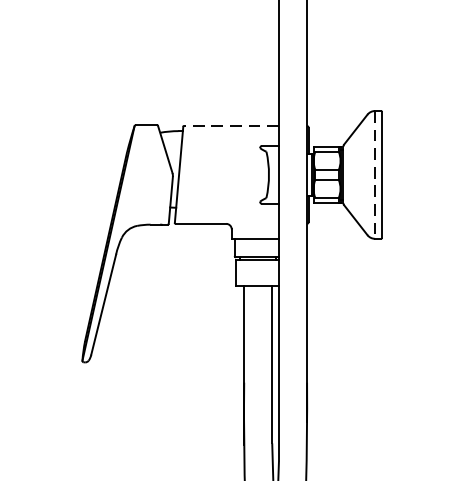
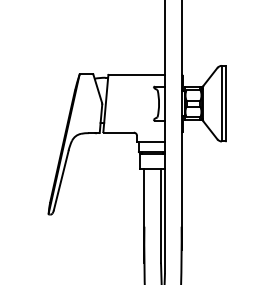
line: (230, 125) -> (136, 74), dashed -> solid
line: (374, 174) -> (221, 103), dashed -> solid

